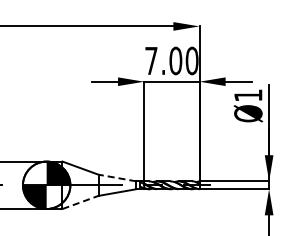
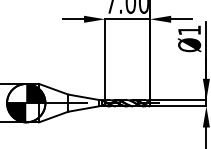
line: (116, 177) -> (82, 96), dashed -> solid
line: (80, 202) -> (53, 117), dashed -> solid

